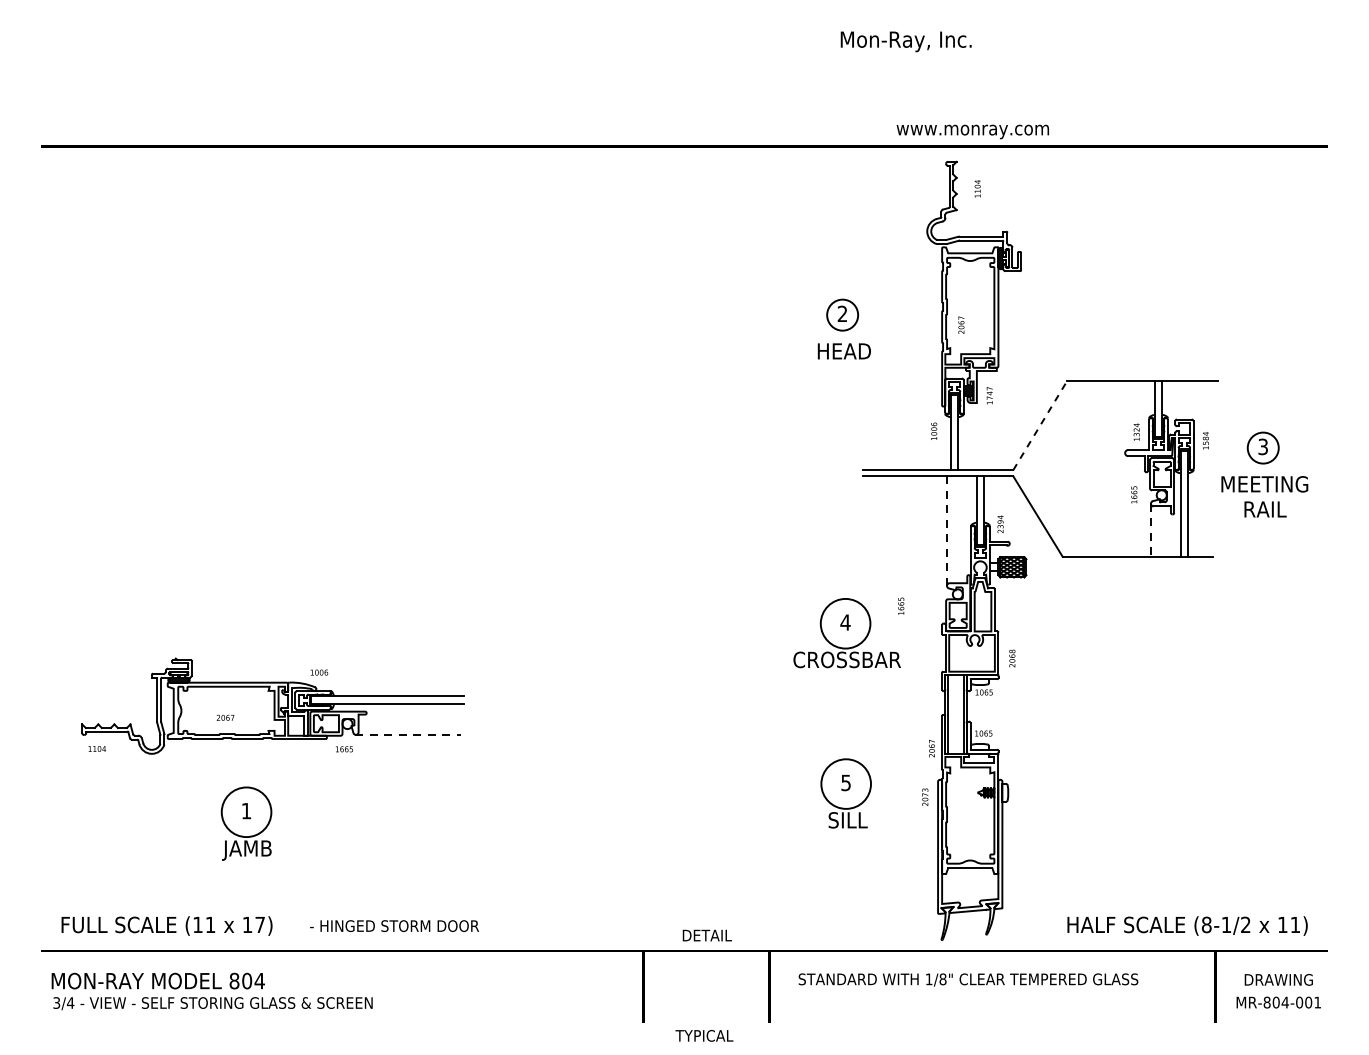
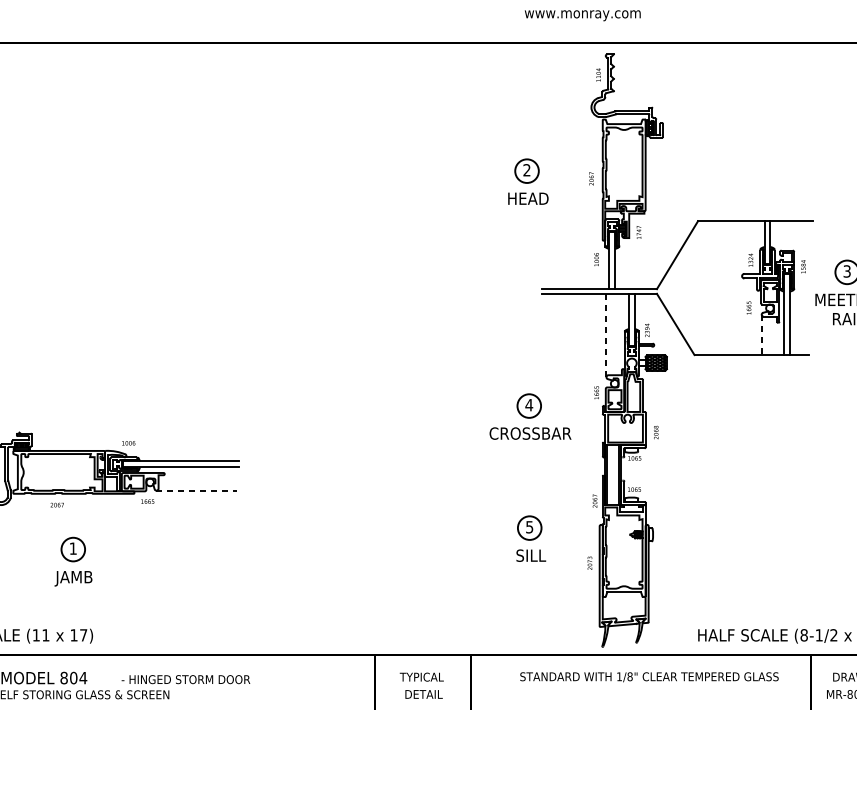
text: (972, 131) -> (582, 15), moved
text: (977, 188) -> (598, 74), moved
text: (961, 324) -> (591, 178), moved
line: (1040, 425) -> (677, 255), dashed -> solid
text: (901, 605) -> (596, 392), moved
circle: (845, 623) -> (529, 405), size x0.62
text: (225, 717) -> (57, 504), moved
circle: (845, 783) -> (529, 527), size x0.62
text: (925, 796) -> (590, 562), moved
circle: (246, 811) -> (73, 548), size x0.62
text: (394, 925) -> (185, 679), moved
text: (706, 935) -> (423, 694), moved
text: (968, 979) -> (649, 676), moved
text: (704, 1035) -> (421, 676), moved

